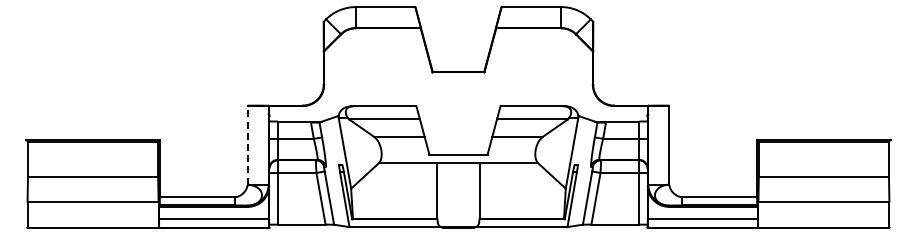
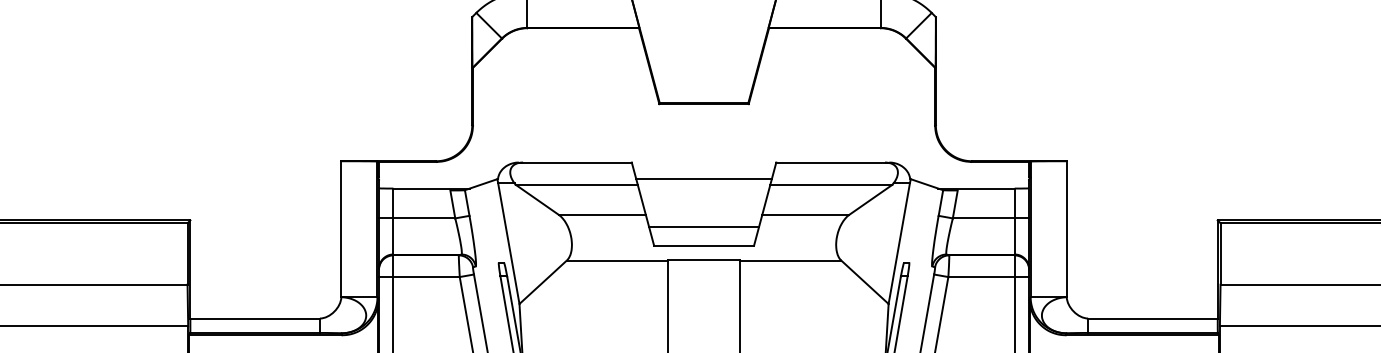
line: (458, 116) -> (704, 179), added
line: (458, 143) -> (704, 226), added
line: (247, 145) -> (341, 229), dashed -> solid

